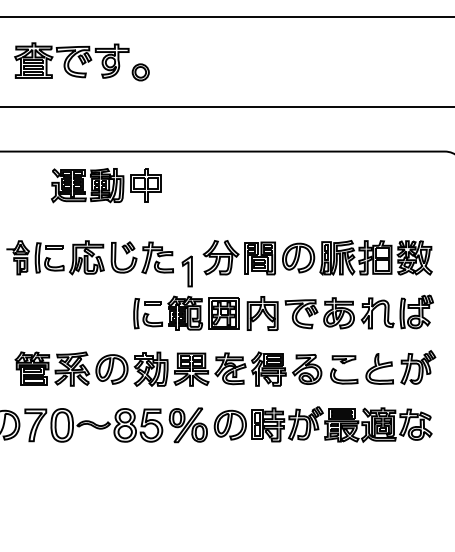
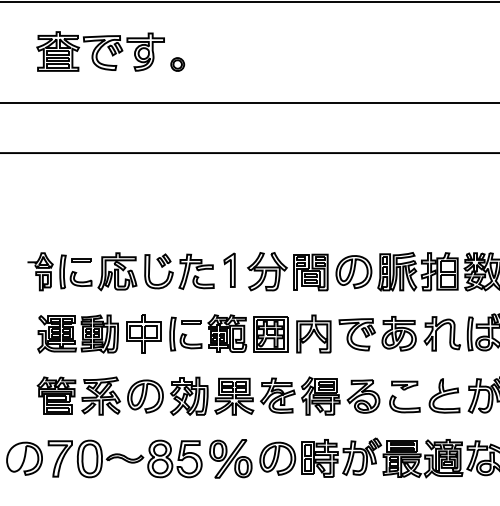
part: (140, 71) -> (177, 63), size x0.71
part: (106, 185) -> (99, 333), moved
part: (186, 271) -> (228, 270), moved

